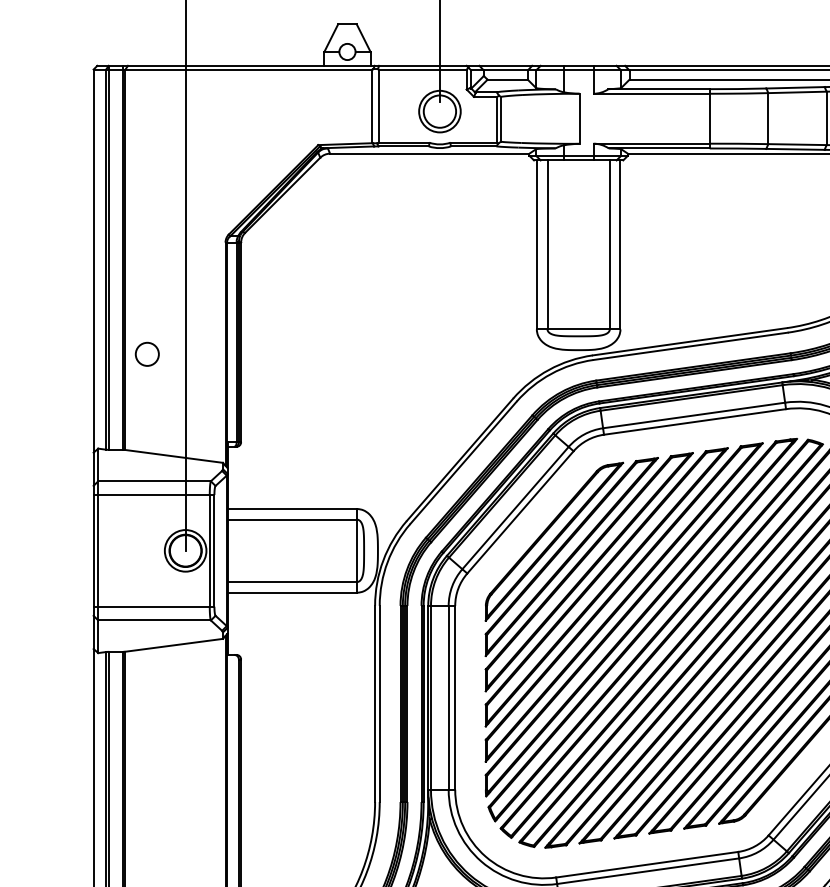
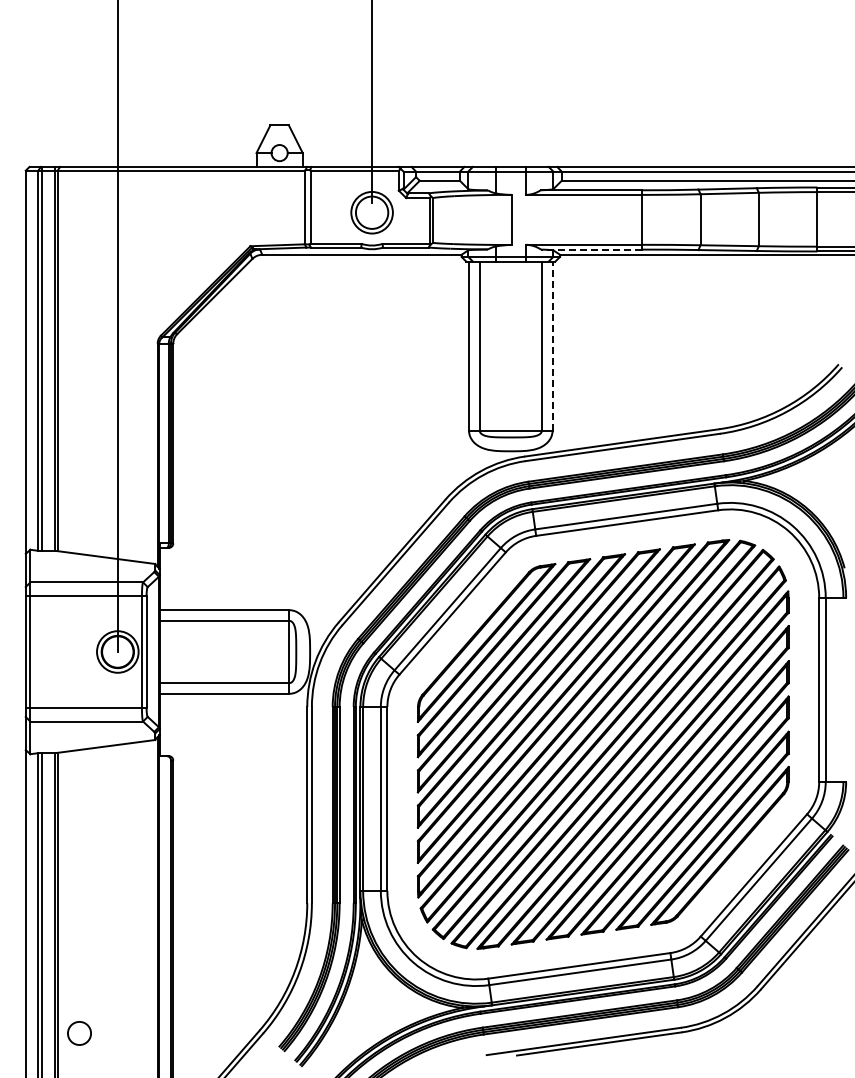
line: (658, 148) -> (590, 249), solid -> dashed
line: (620, 244) -> (552, 345), solid -> dashed
circle: (147, 354) -> (79, 455), removed

